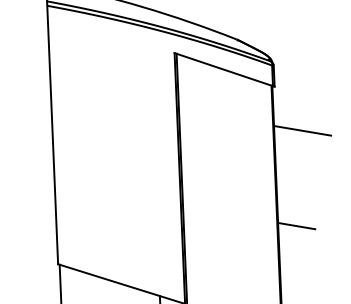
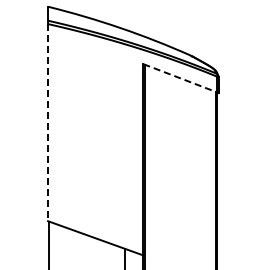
line: (223, 69) -> (180, 78), solid -> dashed
line: (301, 130) -> (237, 127), removed
line: (53, 134) -> (48, 122), solid -> dashed
line: (296, 225) -> (230, 199), removed

